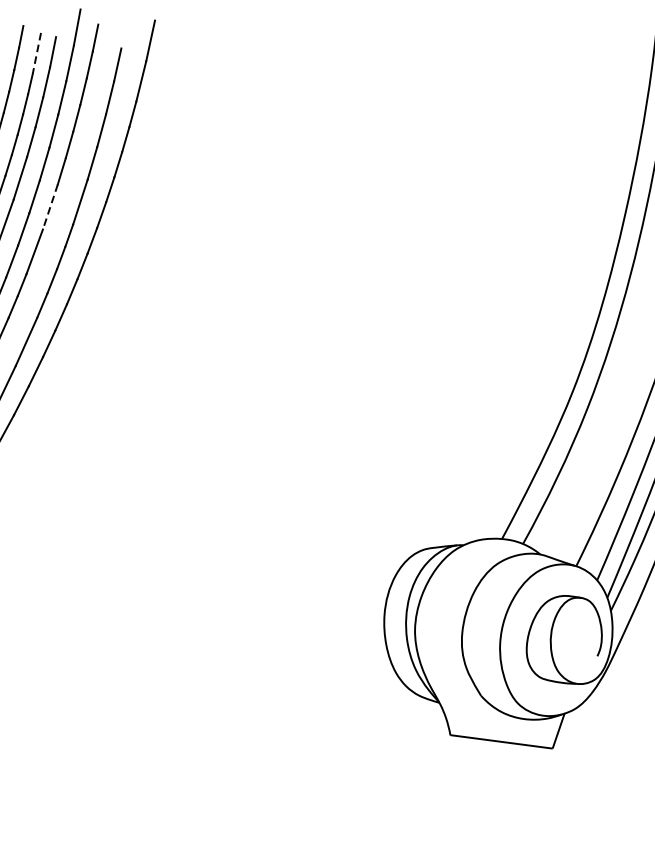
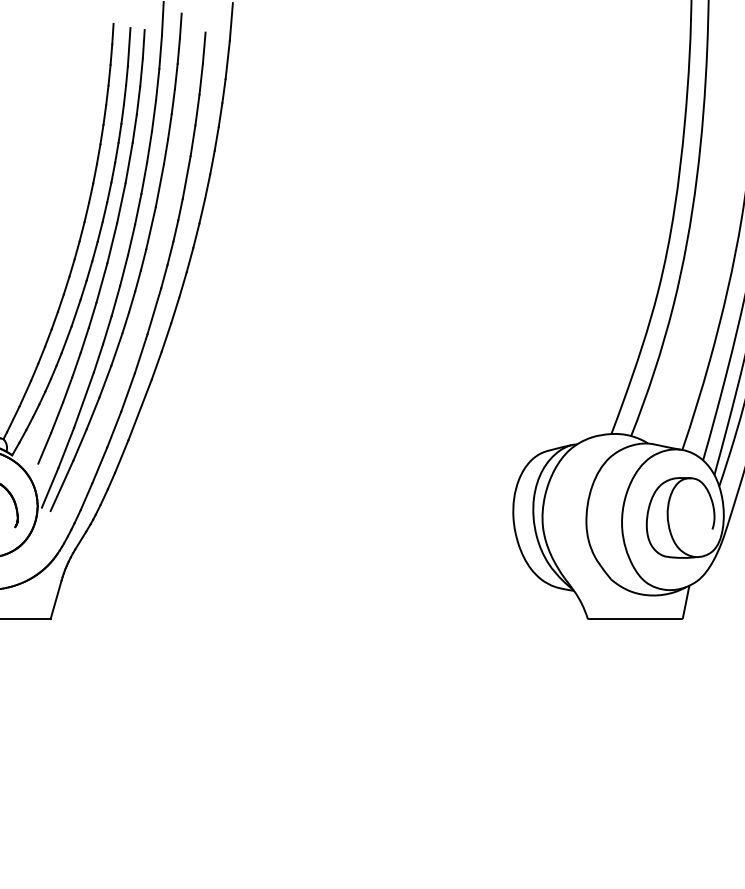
line: (37, 53) -> (129, 47), dashed -> solid
line: (49, 206) -> (159, 185), dashed -> solid

